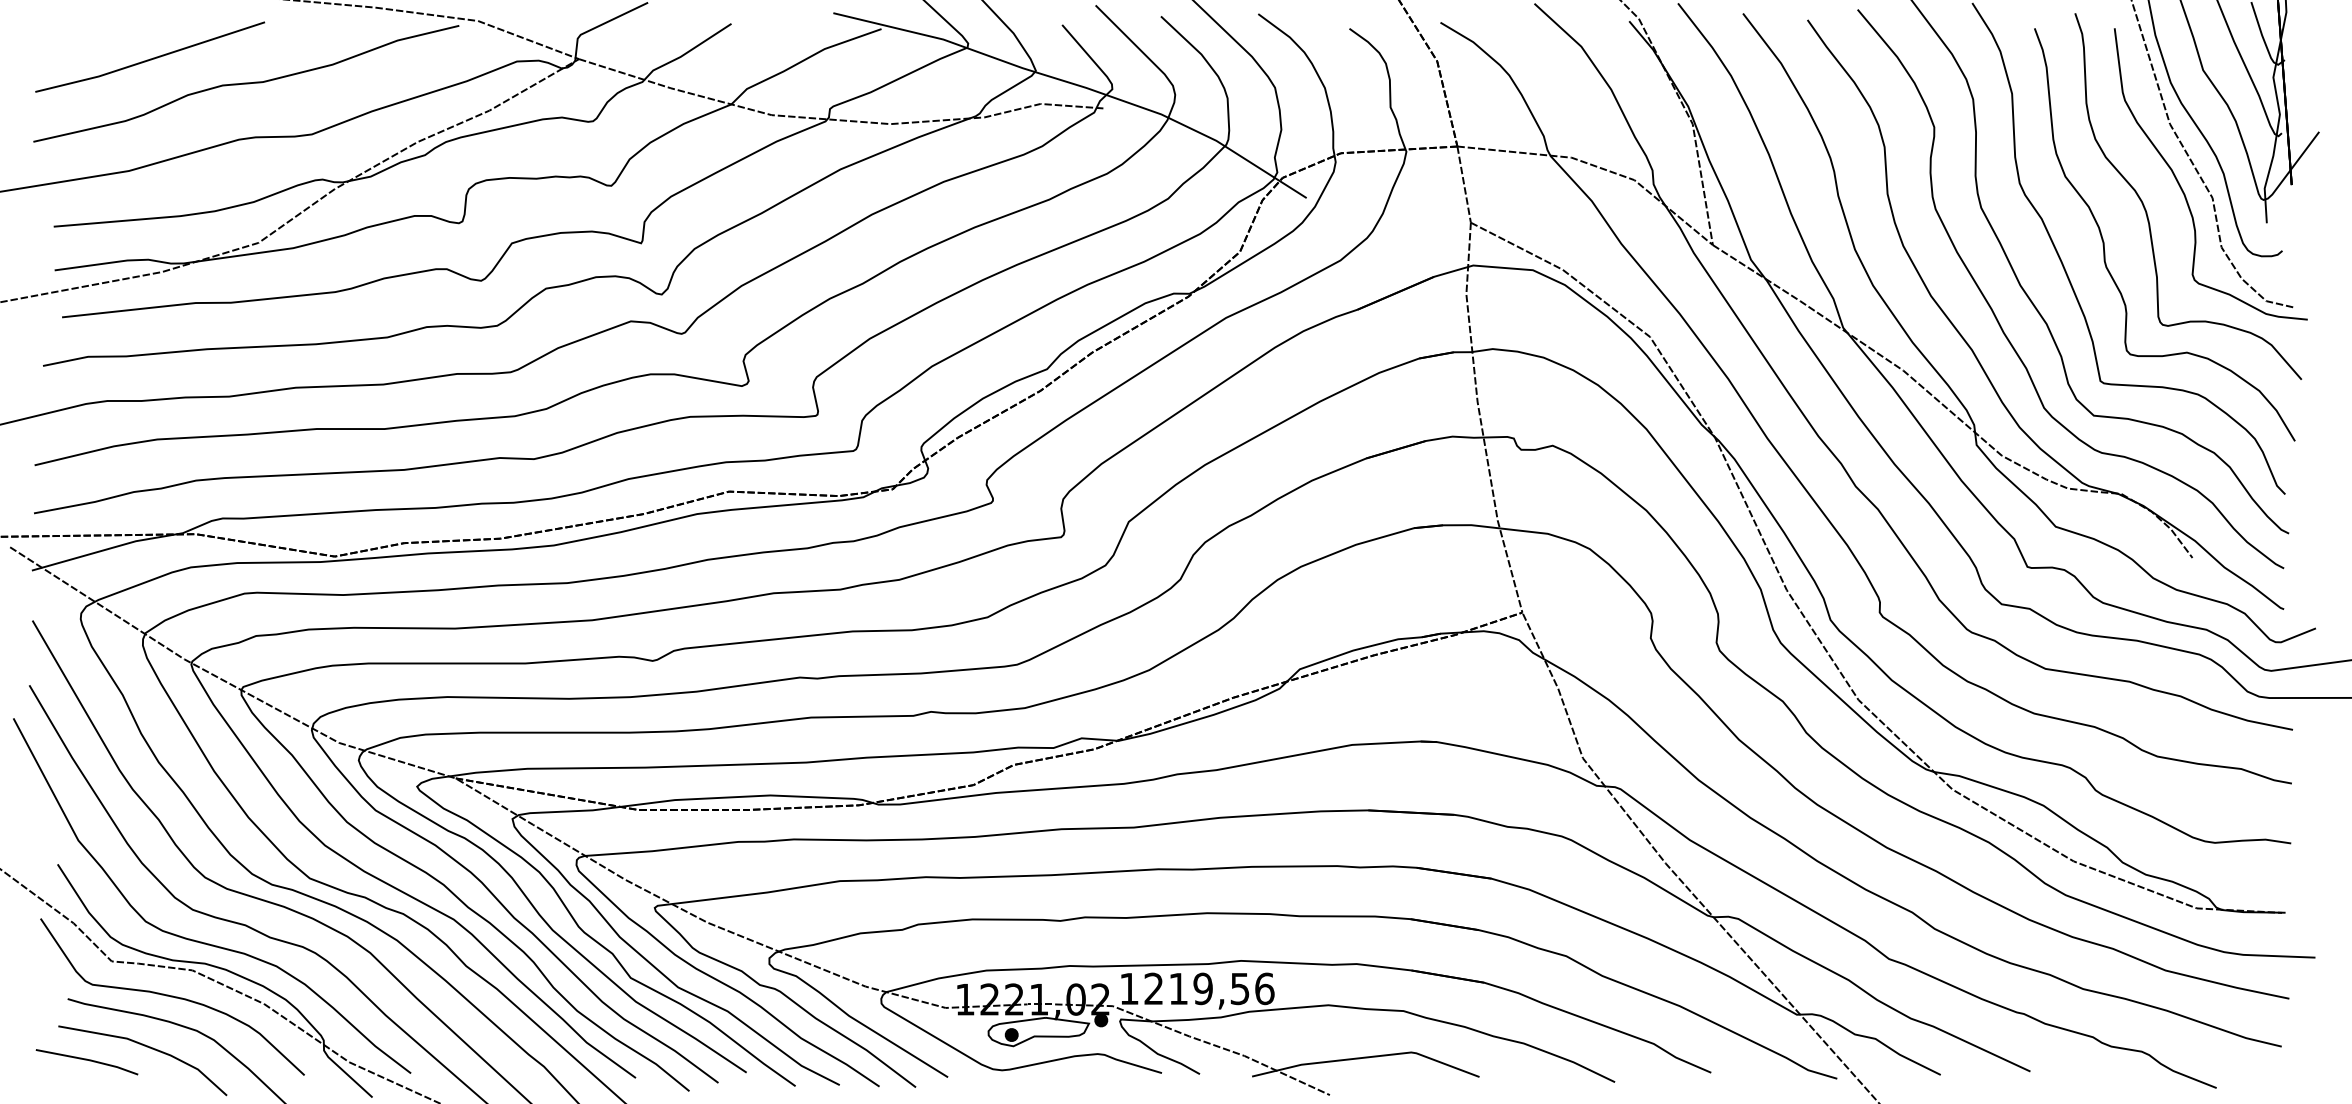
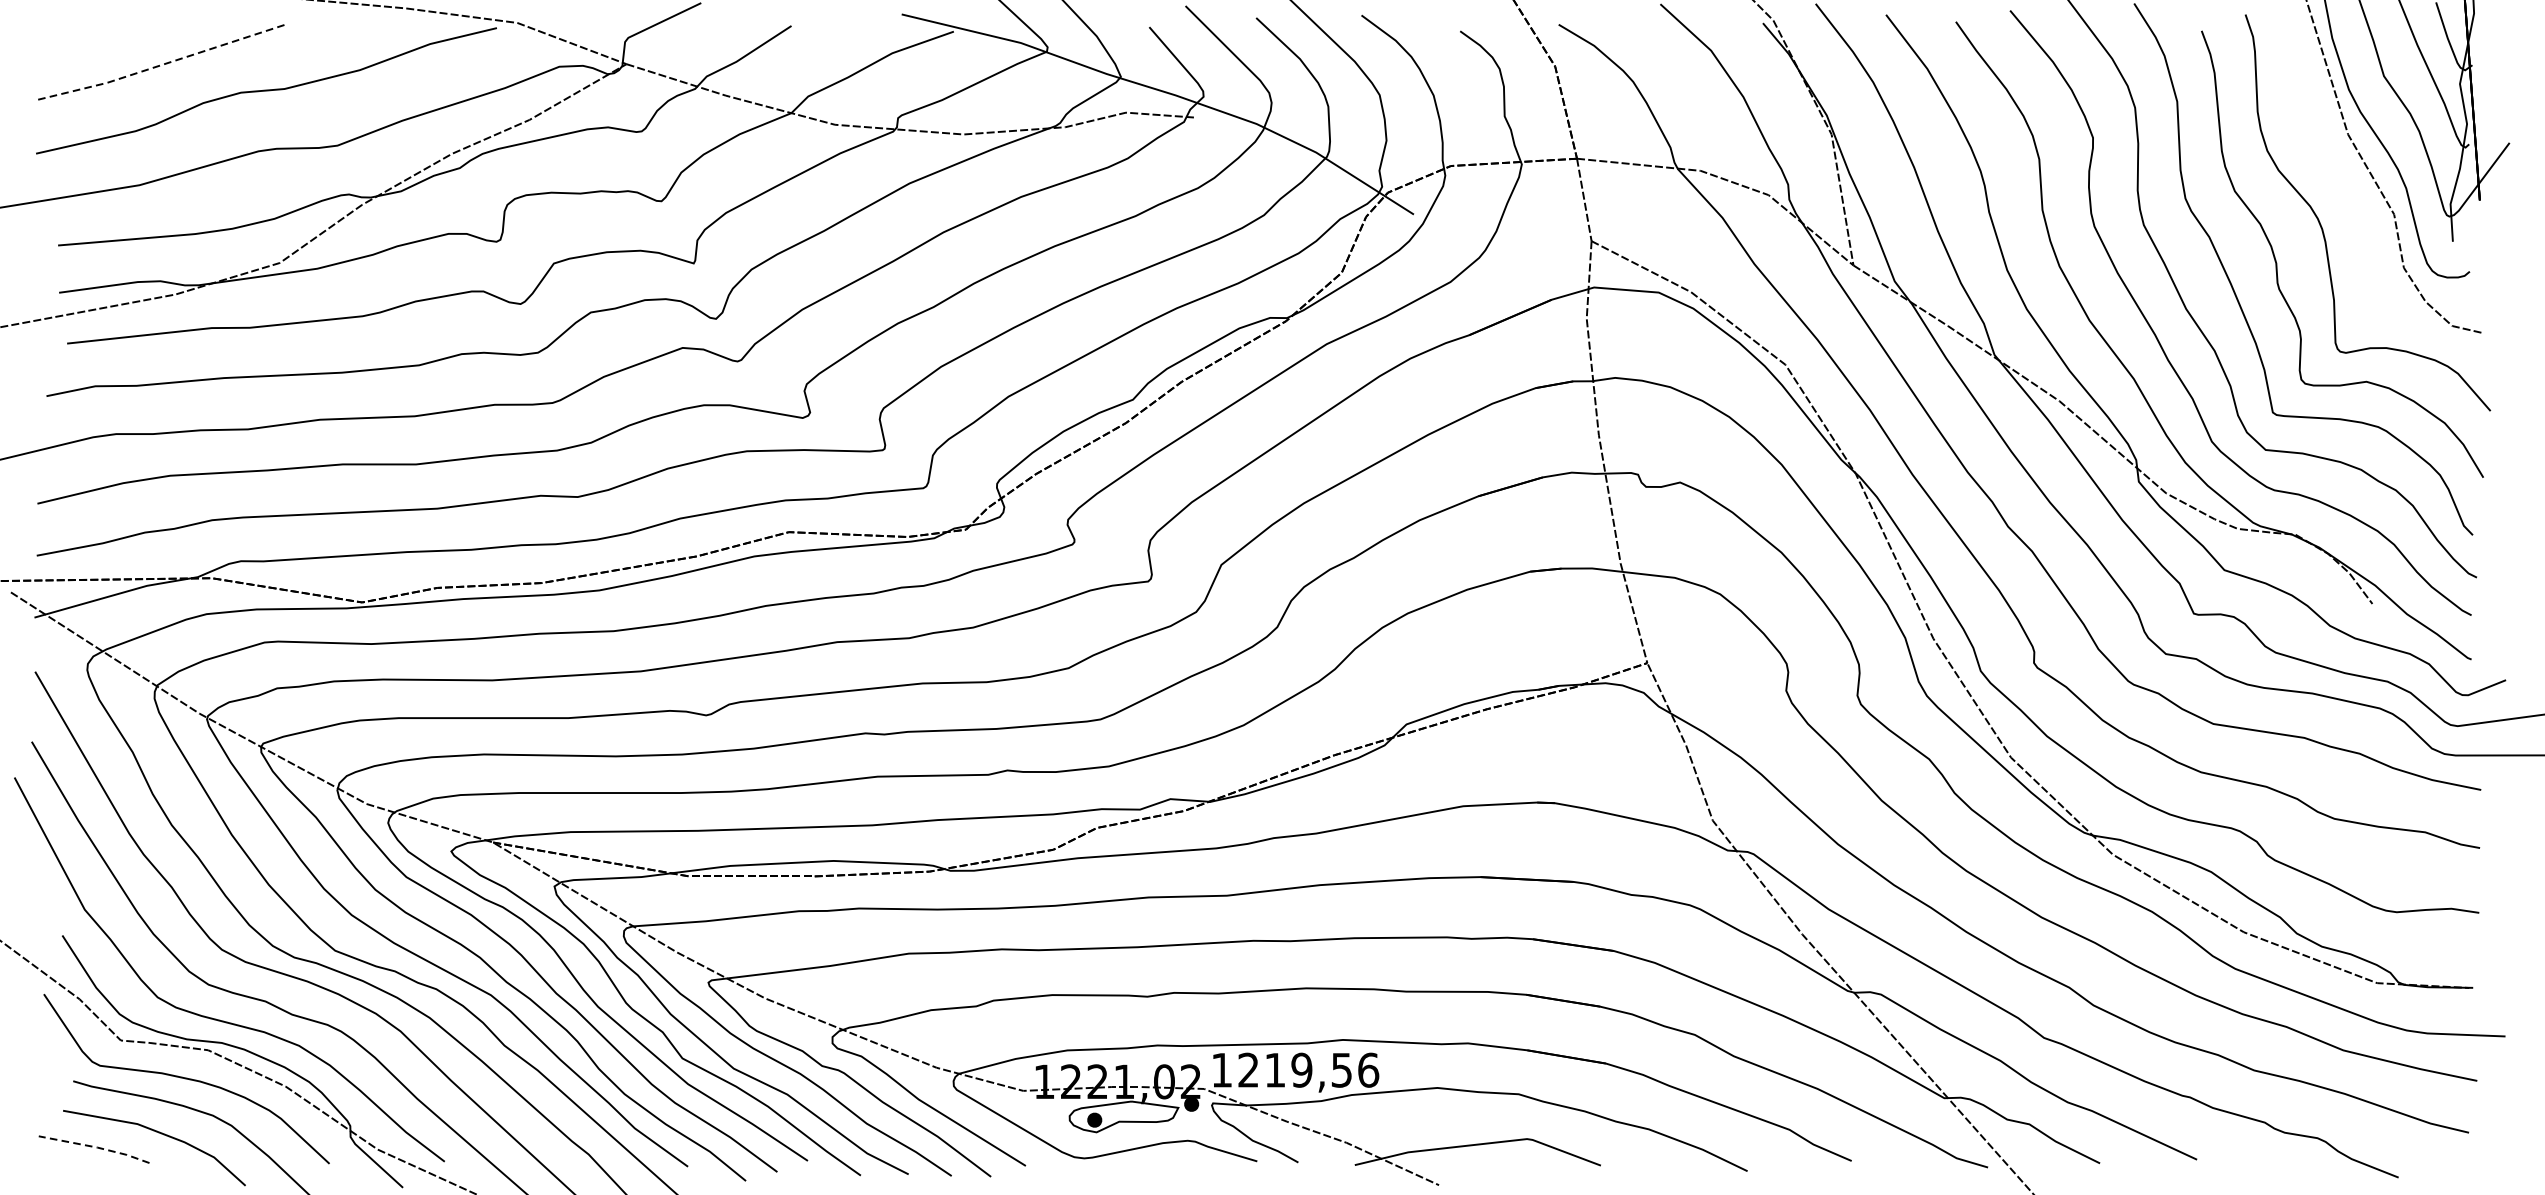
line: (150, 59) -> (162, 64), solid -> dashed
curve: (2182, 188) -> (2361, 204), removed
line: (88, 1059) -> (95, 1146), solid -> dashed

